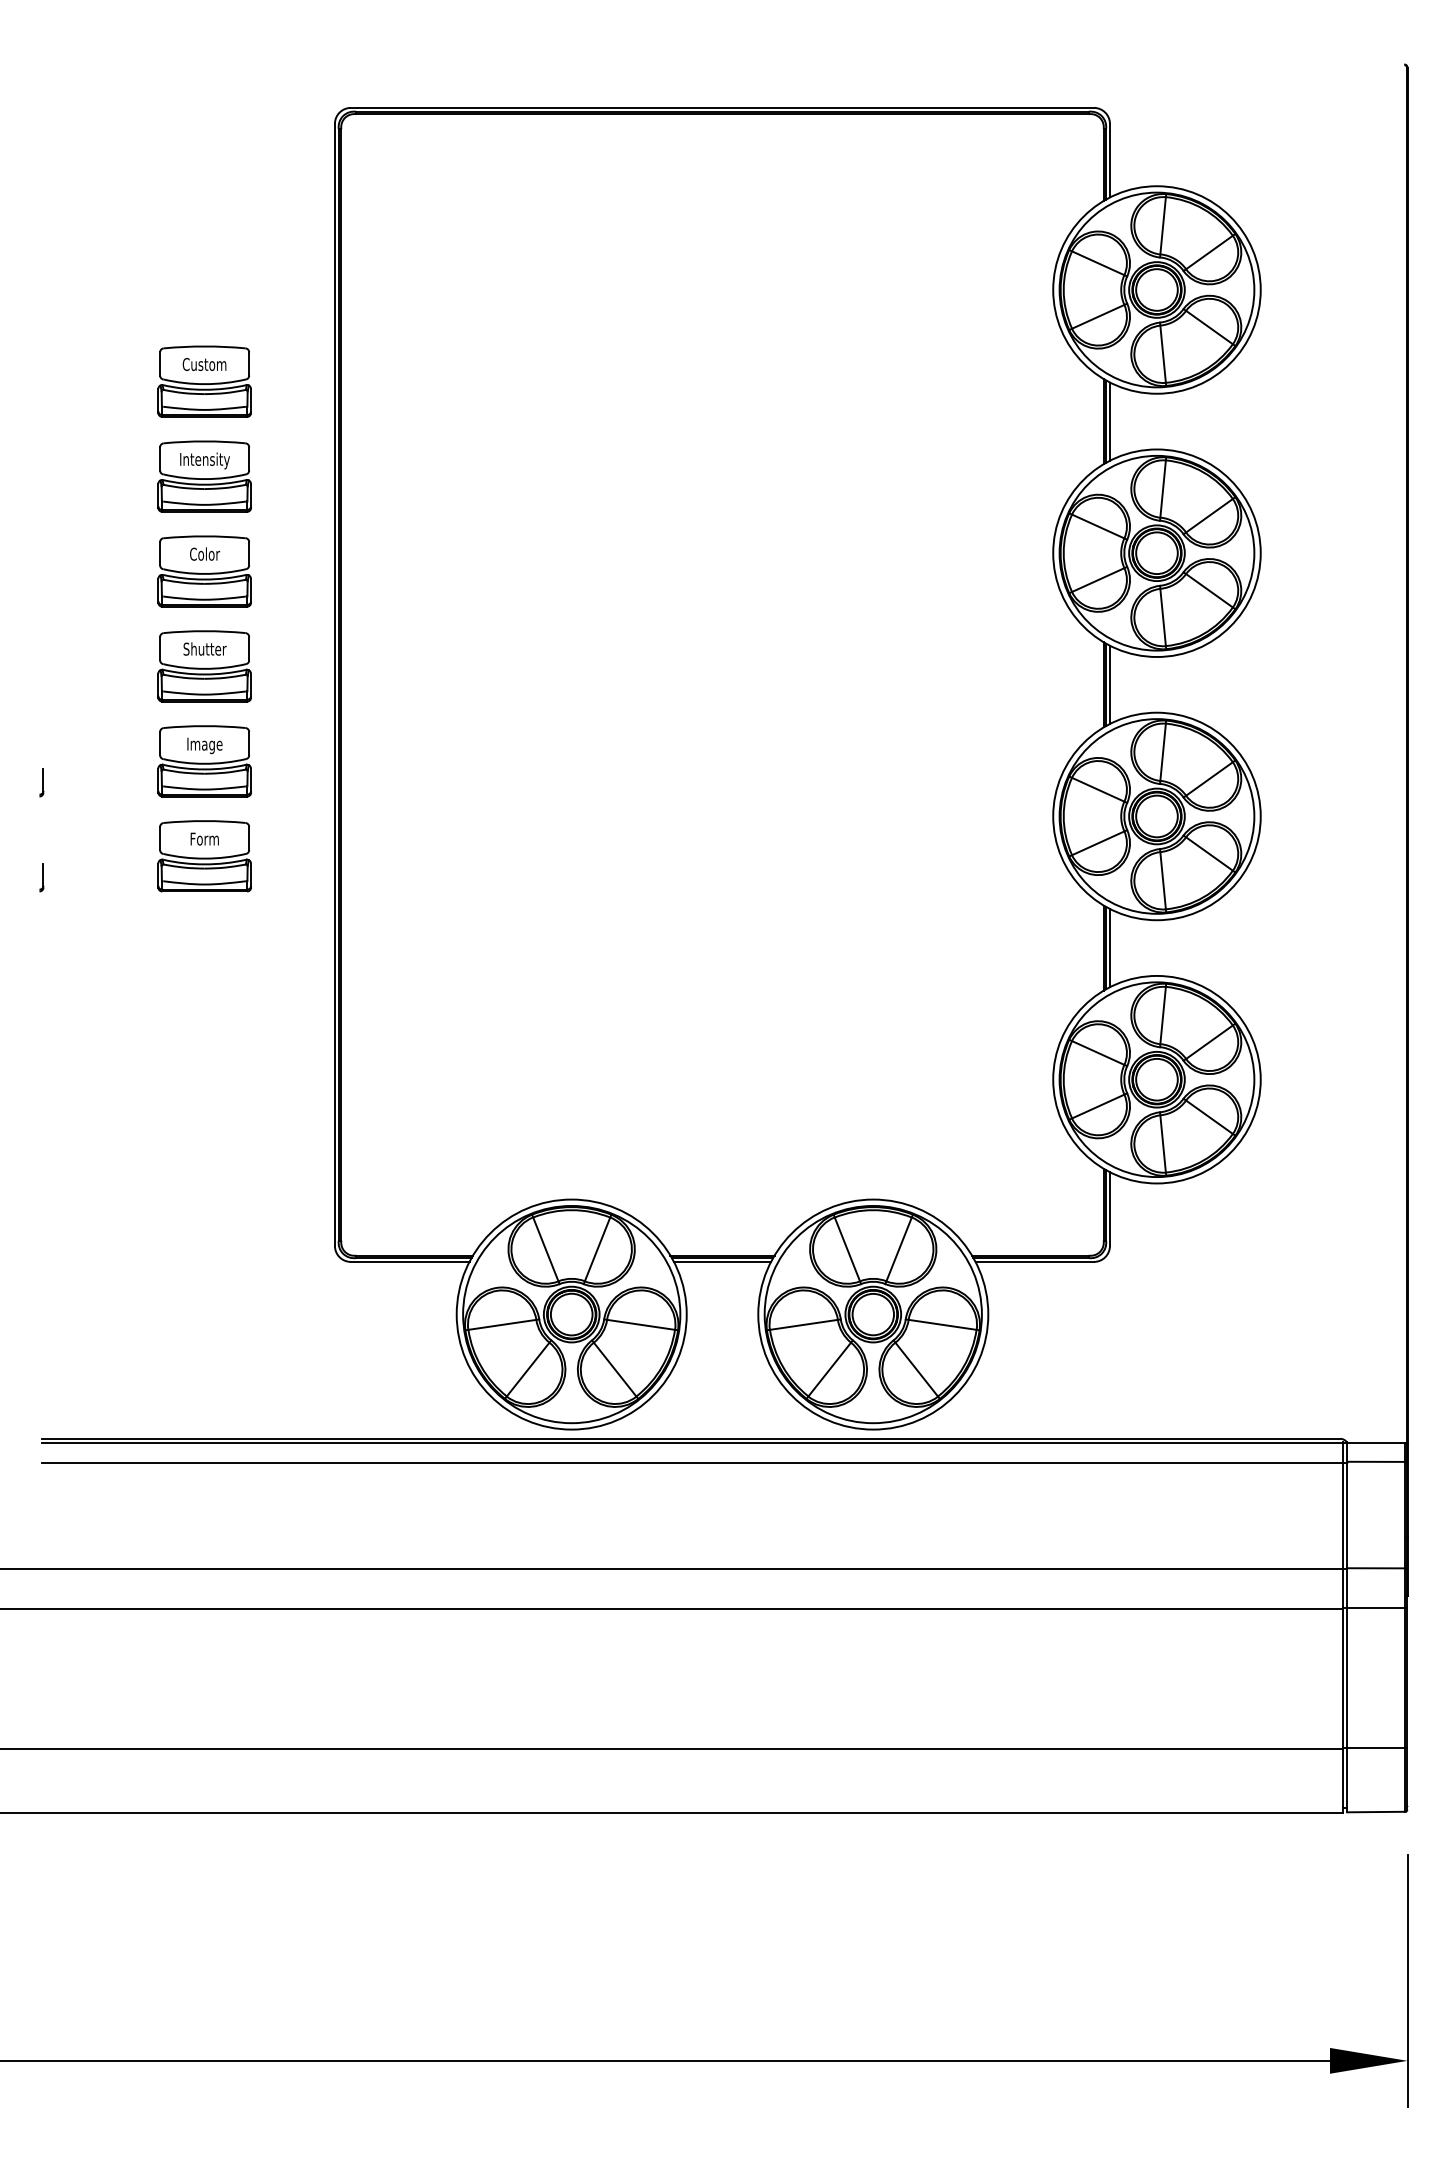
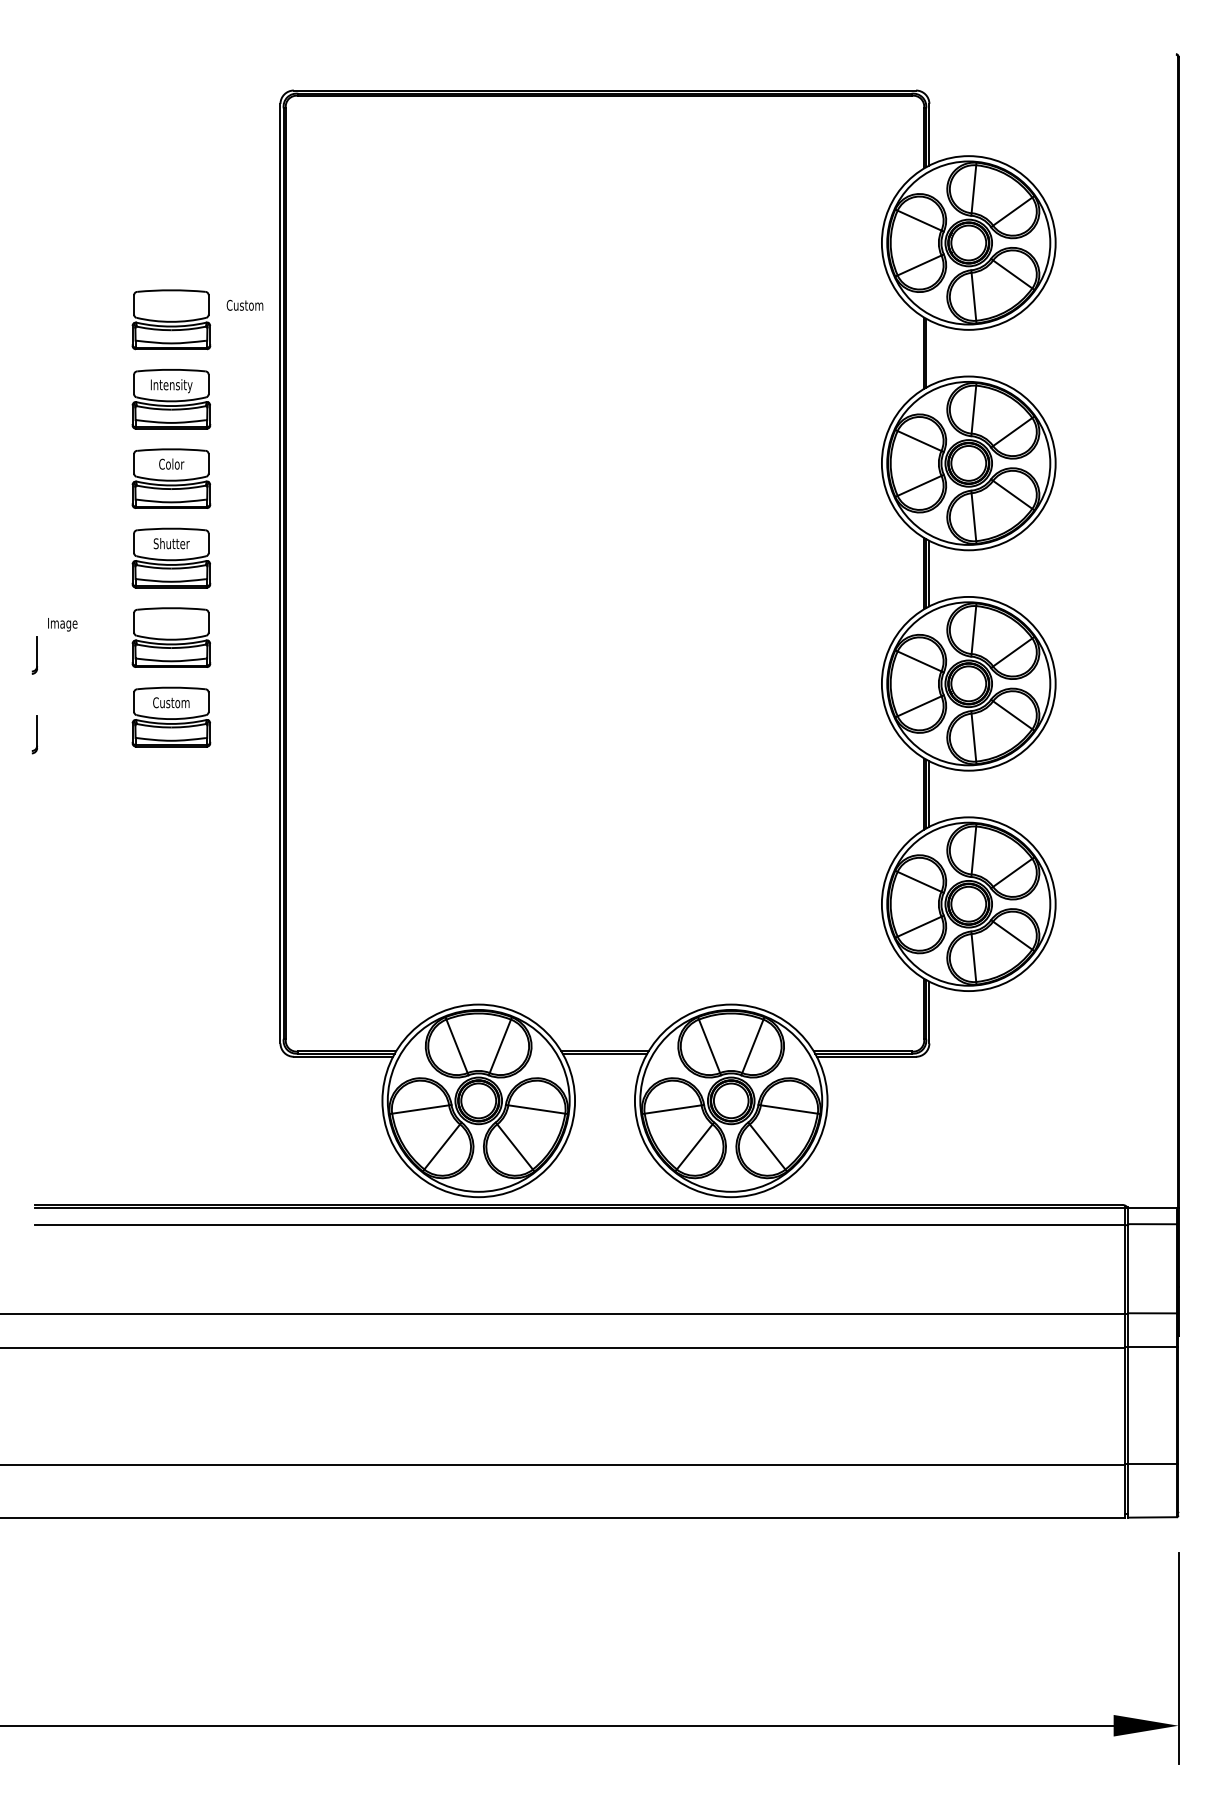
text: (204, 364) -> (244, 305), moved
line: (1109, 421) -> (929, 353), removed
text: (204, 745) -> (62, 624), moved
part: (41, 782) -> (34, 655), size x1.6
text: (204, 838) -> (171, 702), Form -> Custom
part: (41, 877) -> (34, 734), size x1.6
line: (722, 1261) -> (604, 1056), removed

